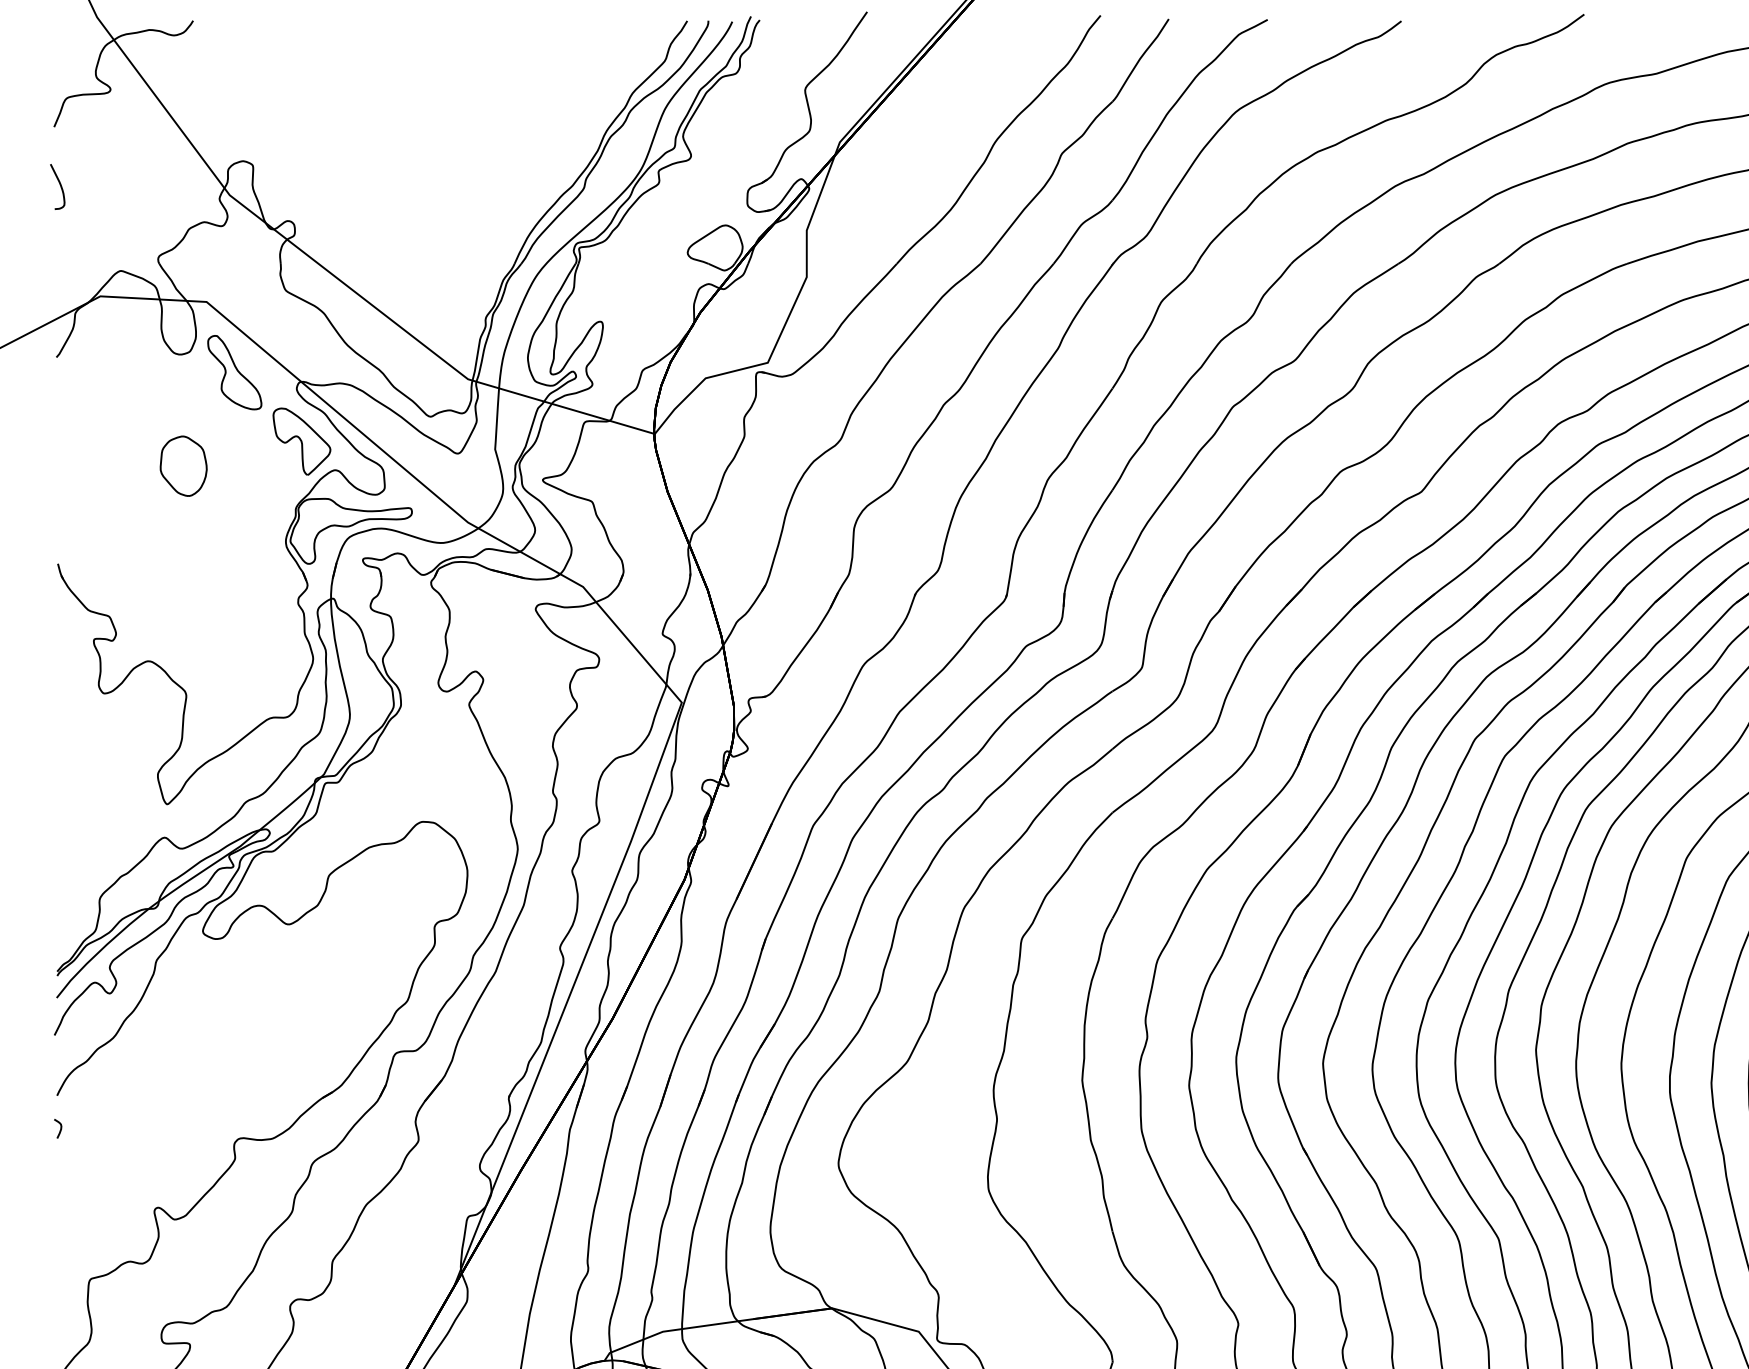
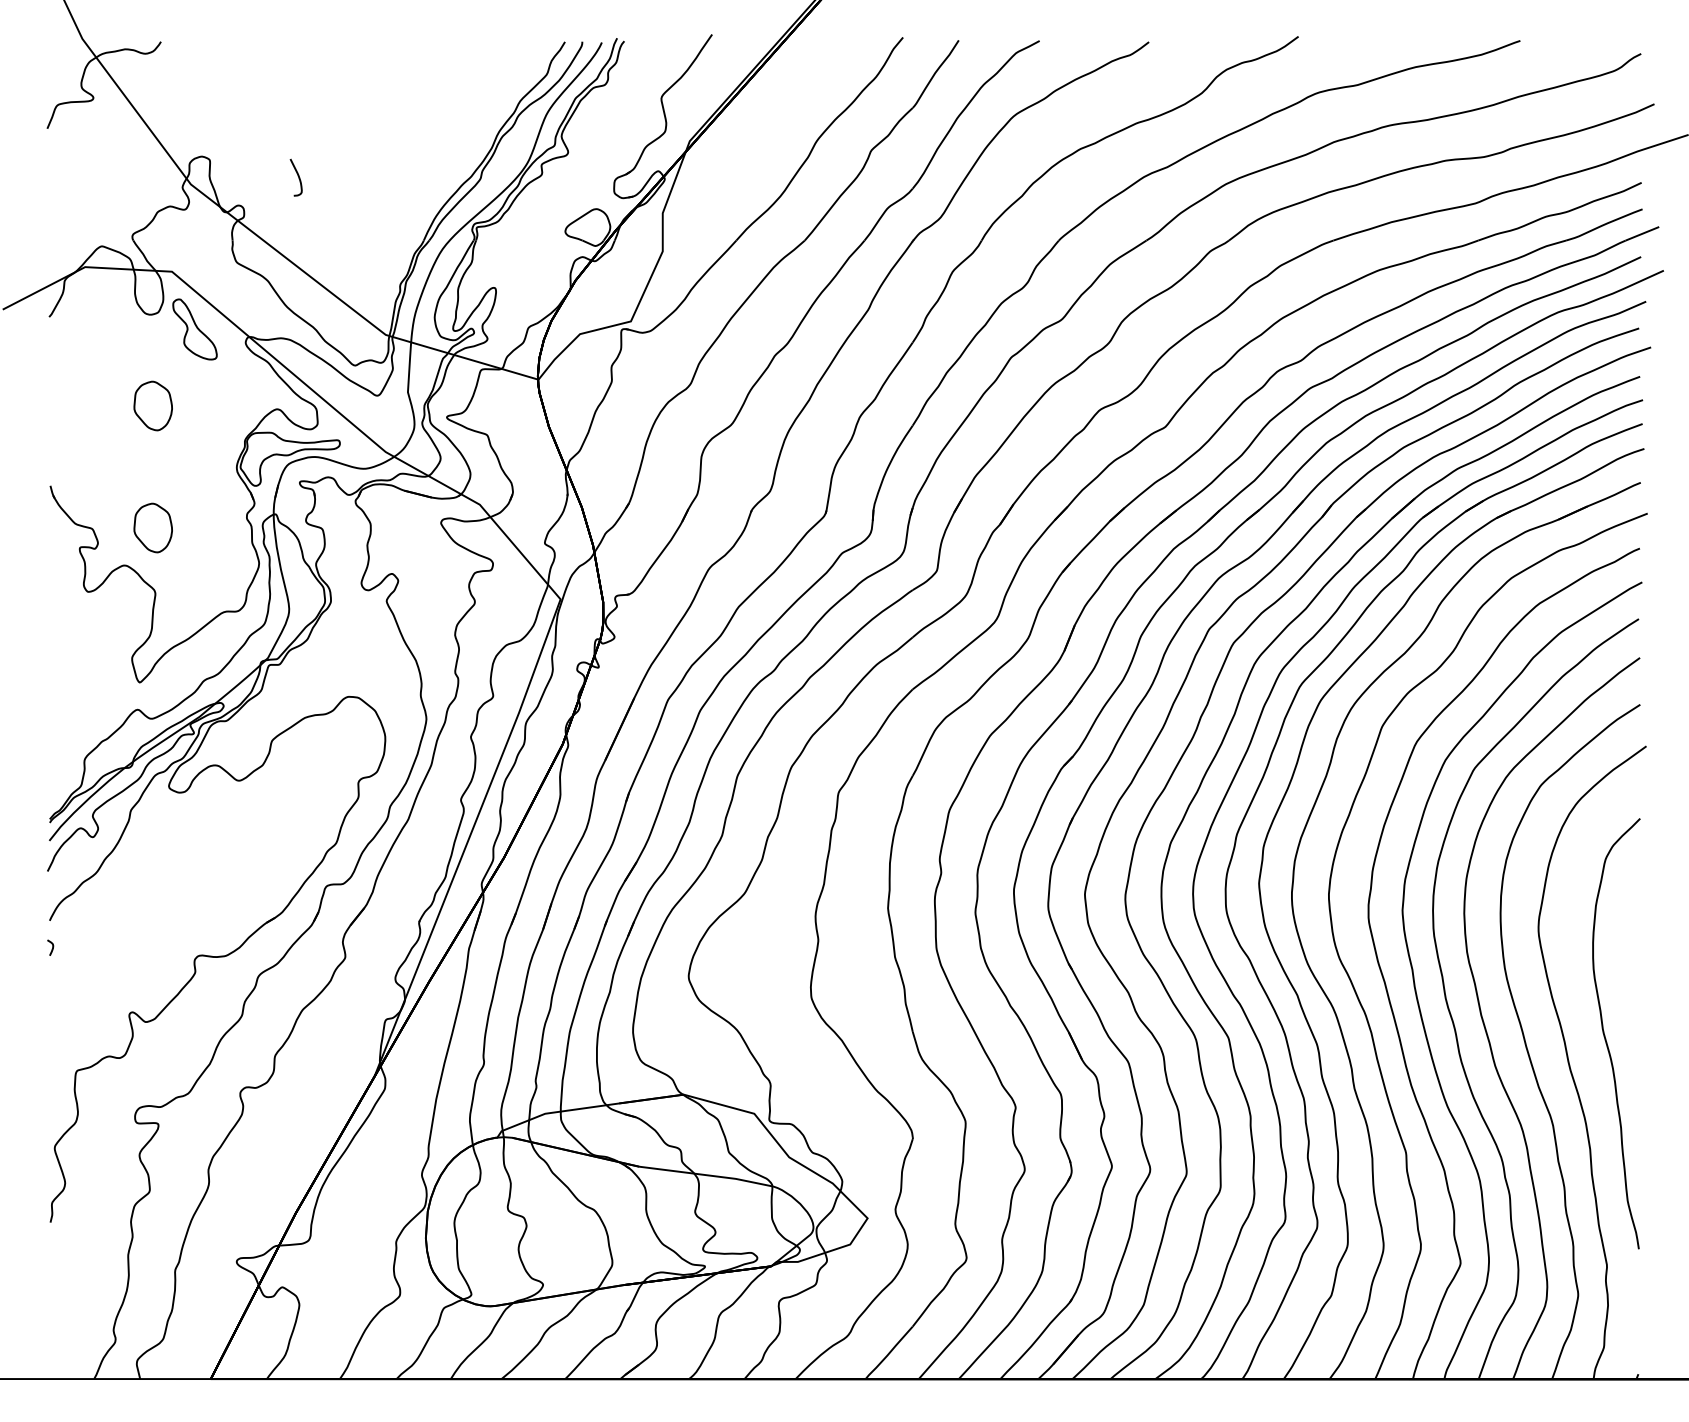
curve: (59, 185) -> (297, 176), moved
part: (301, 441) -> (249, 385), removed
part: (182, 614) -> (152, 527), added

